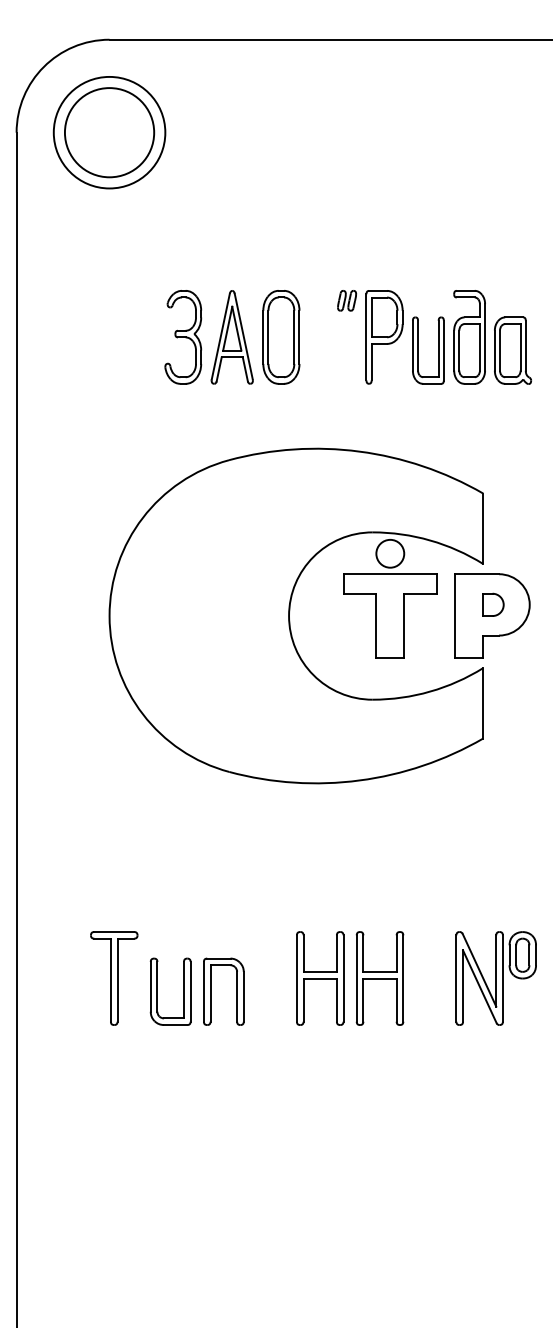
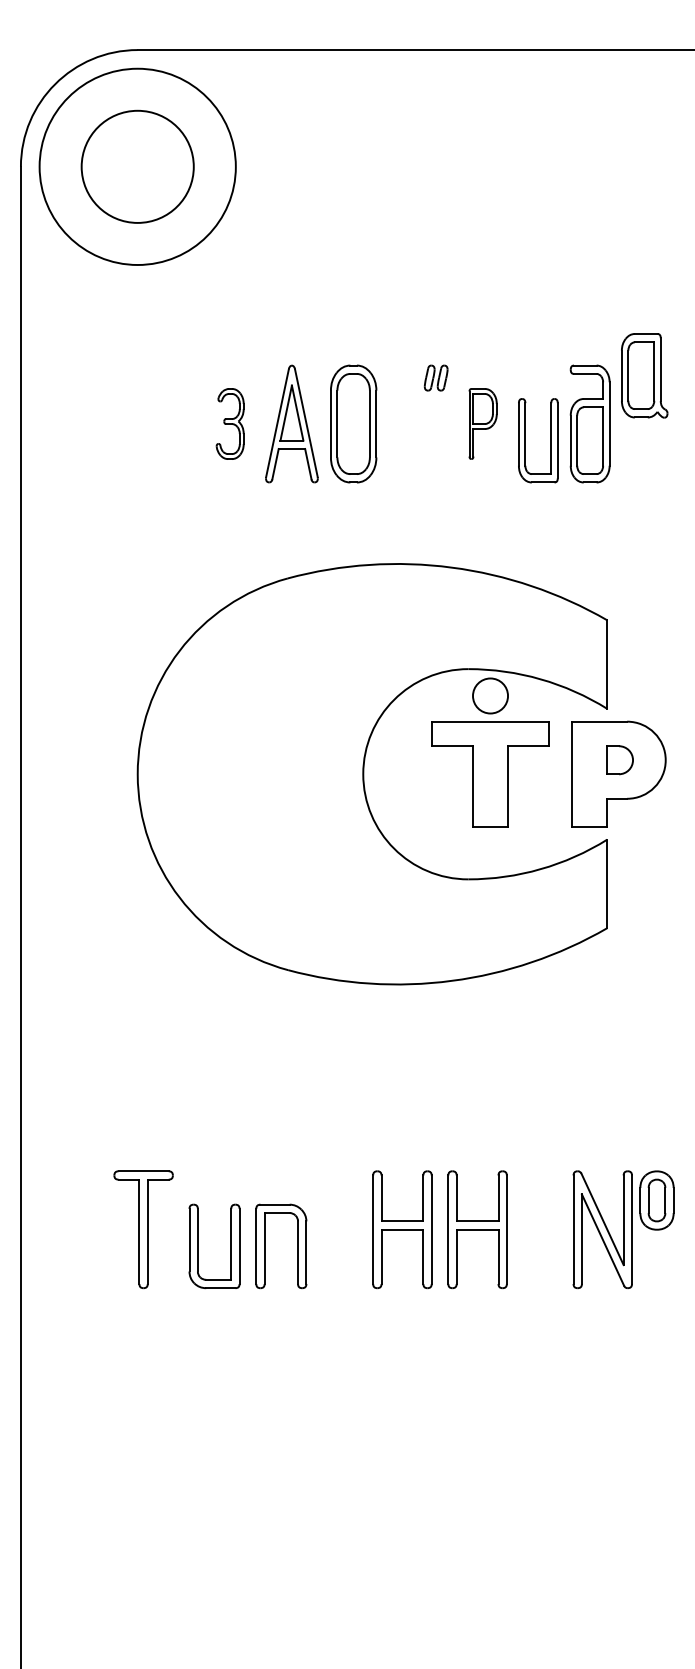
circle: (109, 132) -> (137, 166), size x1.4
part: (182, 336) -> (229, 423), size x0.6
part: (383, 336) -> (482, 423), size x0.6
part: (512, 350) -> (644, 375), moved

